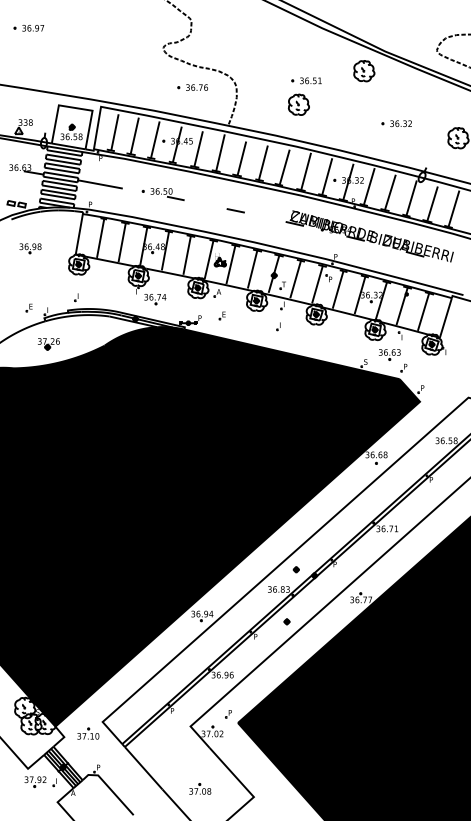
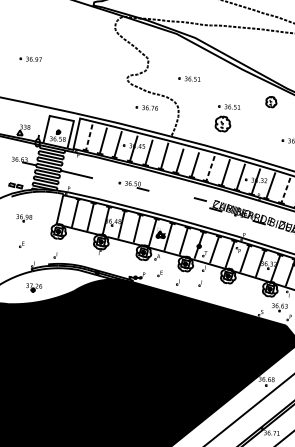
part: (249, 44) -> (189, 78), added
part: (364, 71) -> (271, 102), size x0.7
line: (114, 132) -> (88, 137), solid -> dashed
line: (284, 167) -> (210, 168), solid -> dashed
line: (390, 192) -> (286, 190), solid -> dashed
part: (162, 194) -> (133, 185), moved
line: (235, 210) -> (200, 199), moved
part: (155, 299) -> (112, 259), removed
part: (28, 307) -> (21, 244), moved
part: (247, 326) -> (178, 282), added

